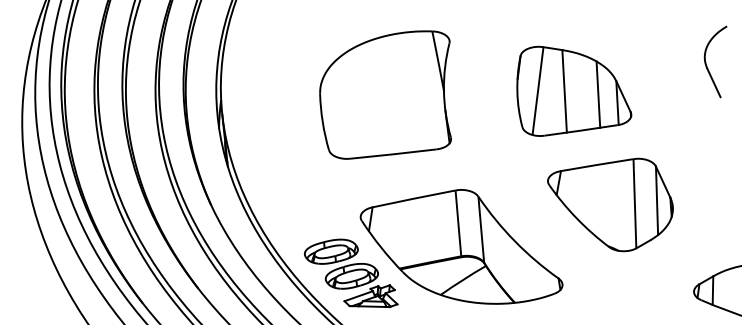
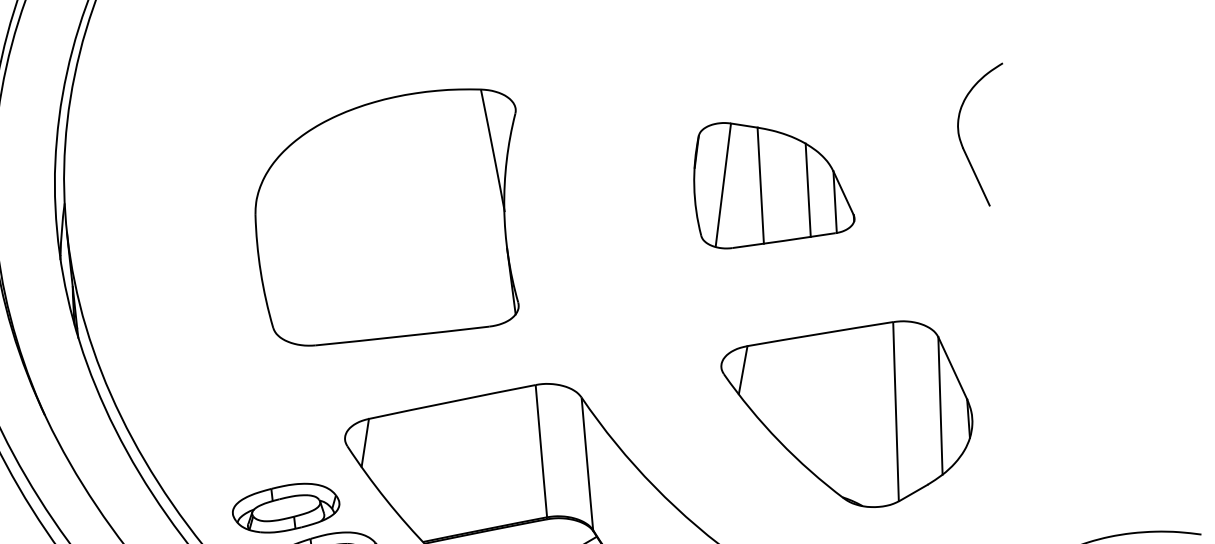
part: (707, 65) -> (963, 141), moved
part: (574, 90) -> (774, 184), size x0.7
part: (385, 94) -> (386, 216), moved

